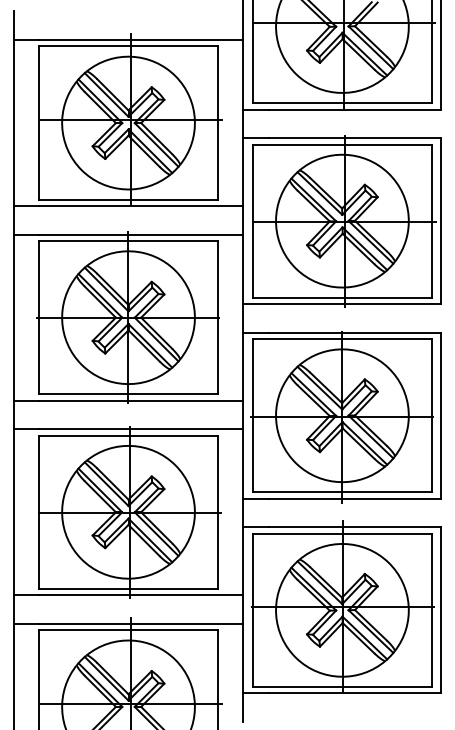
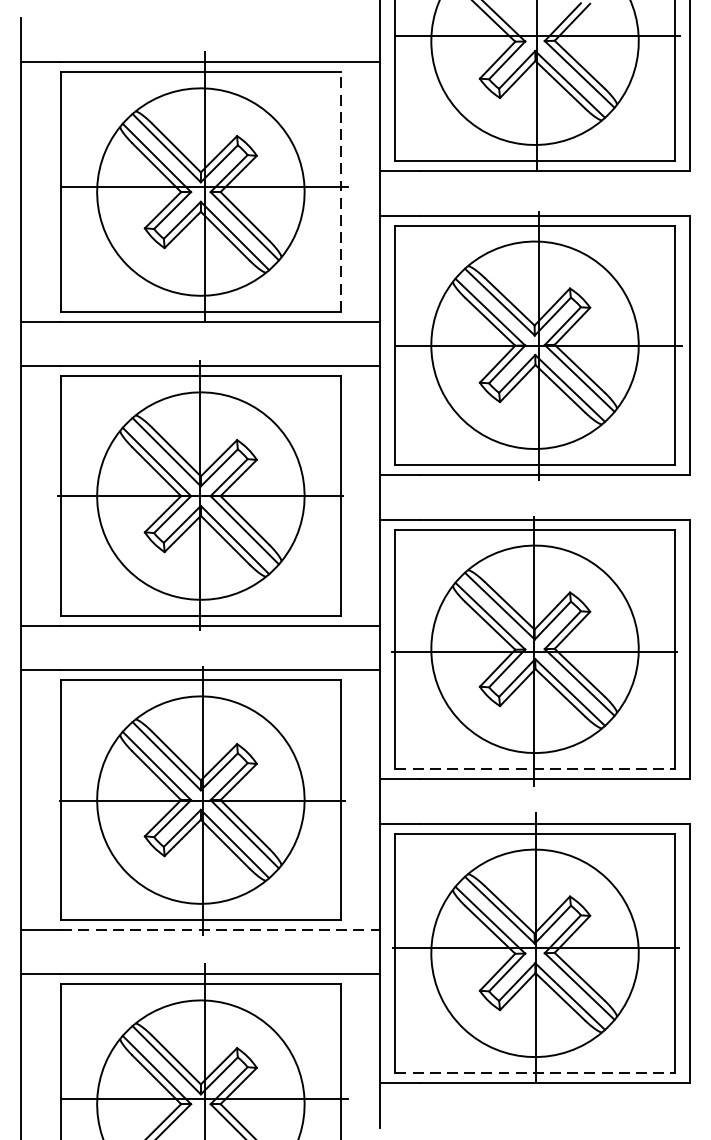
line: (217, 123) -> (339, 192), solid -> dashed
line: (342, 492) -> (535, 769), solid -> dashed
line: (141, 595) -> (221, 930), solid -> dashed
line: (342, 686) -> (535, 1072), solid -> dashed

